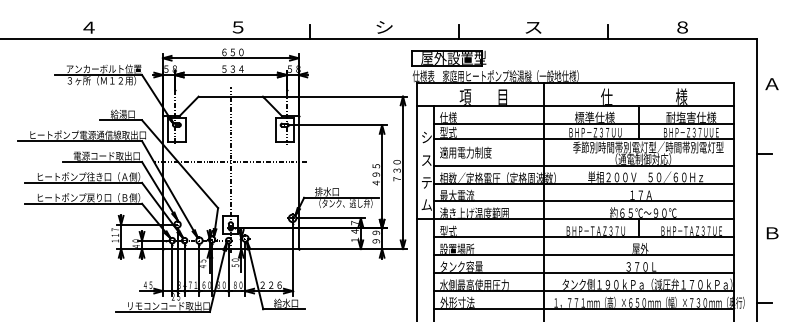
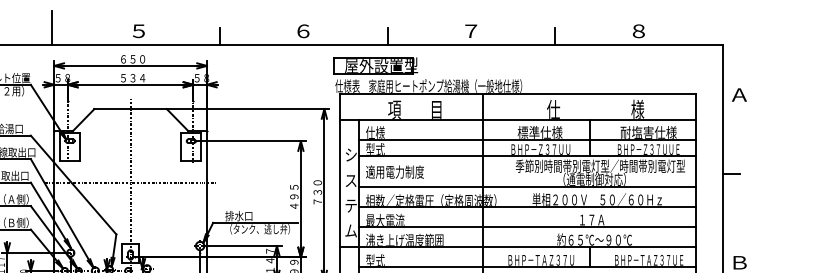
line: (161, 24) -> (52, 27), added
text: (384, 27) -> (303, 31), シ -> ６
text: (533, 27) -> (471, 31), ス -> ７

